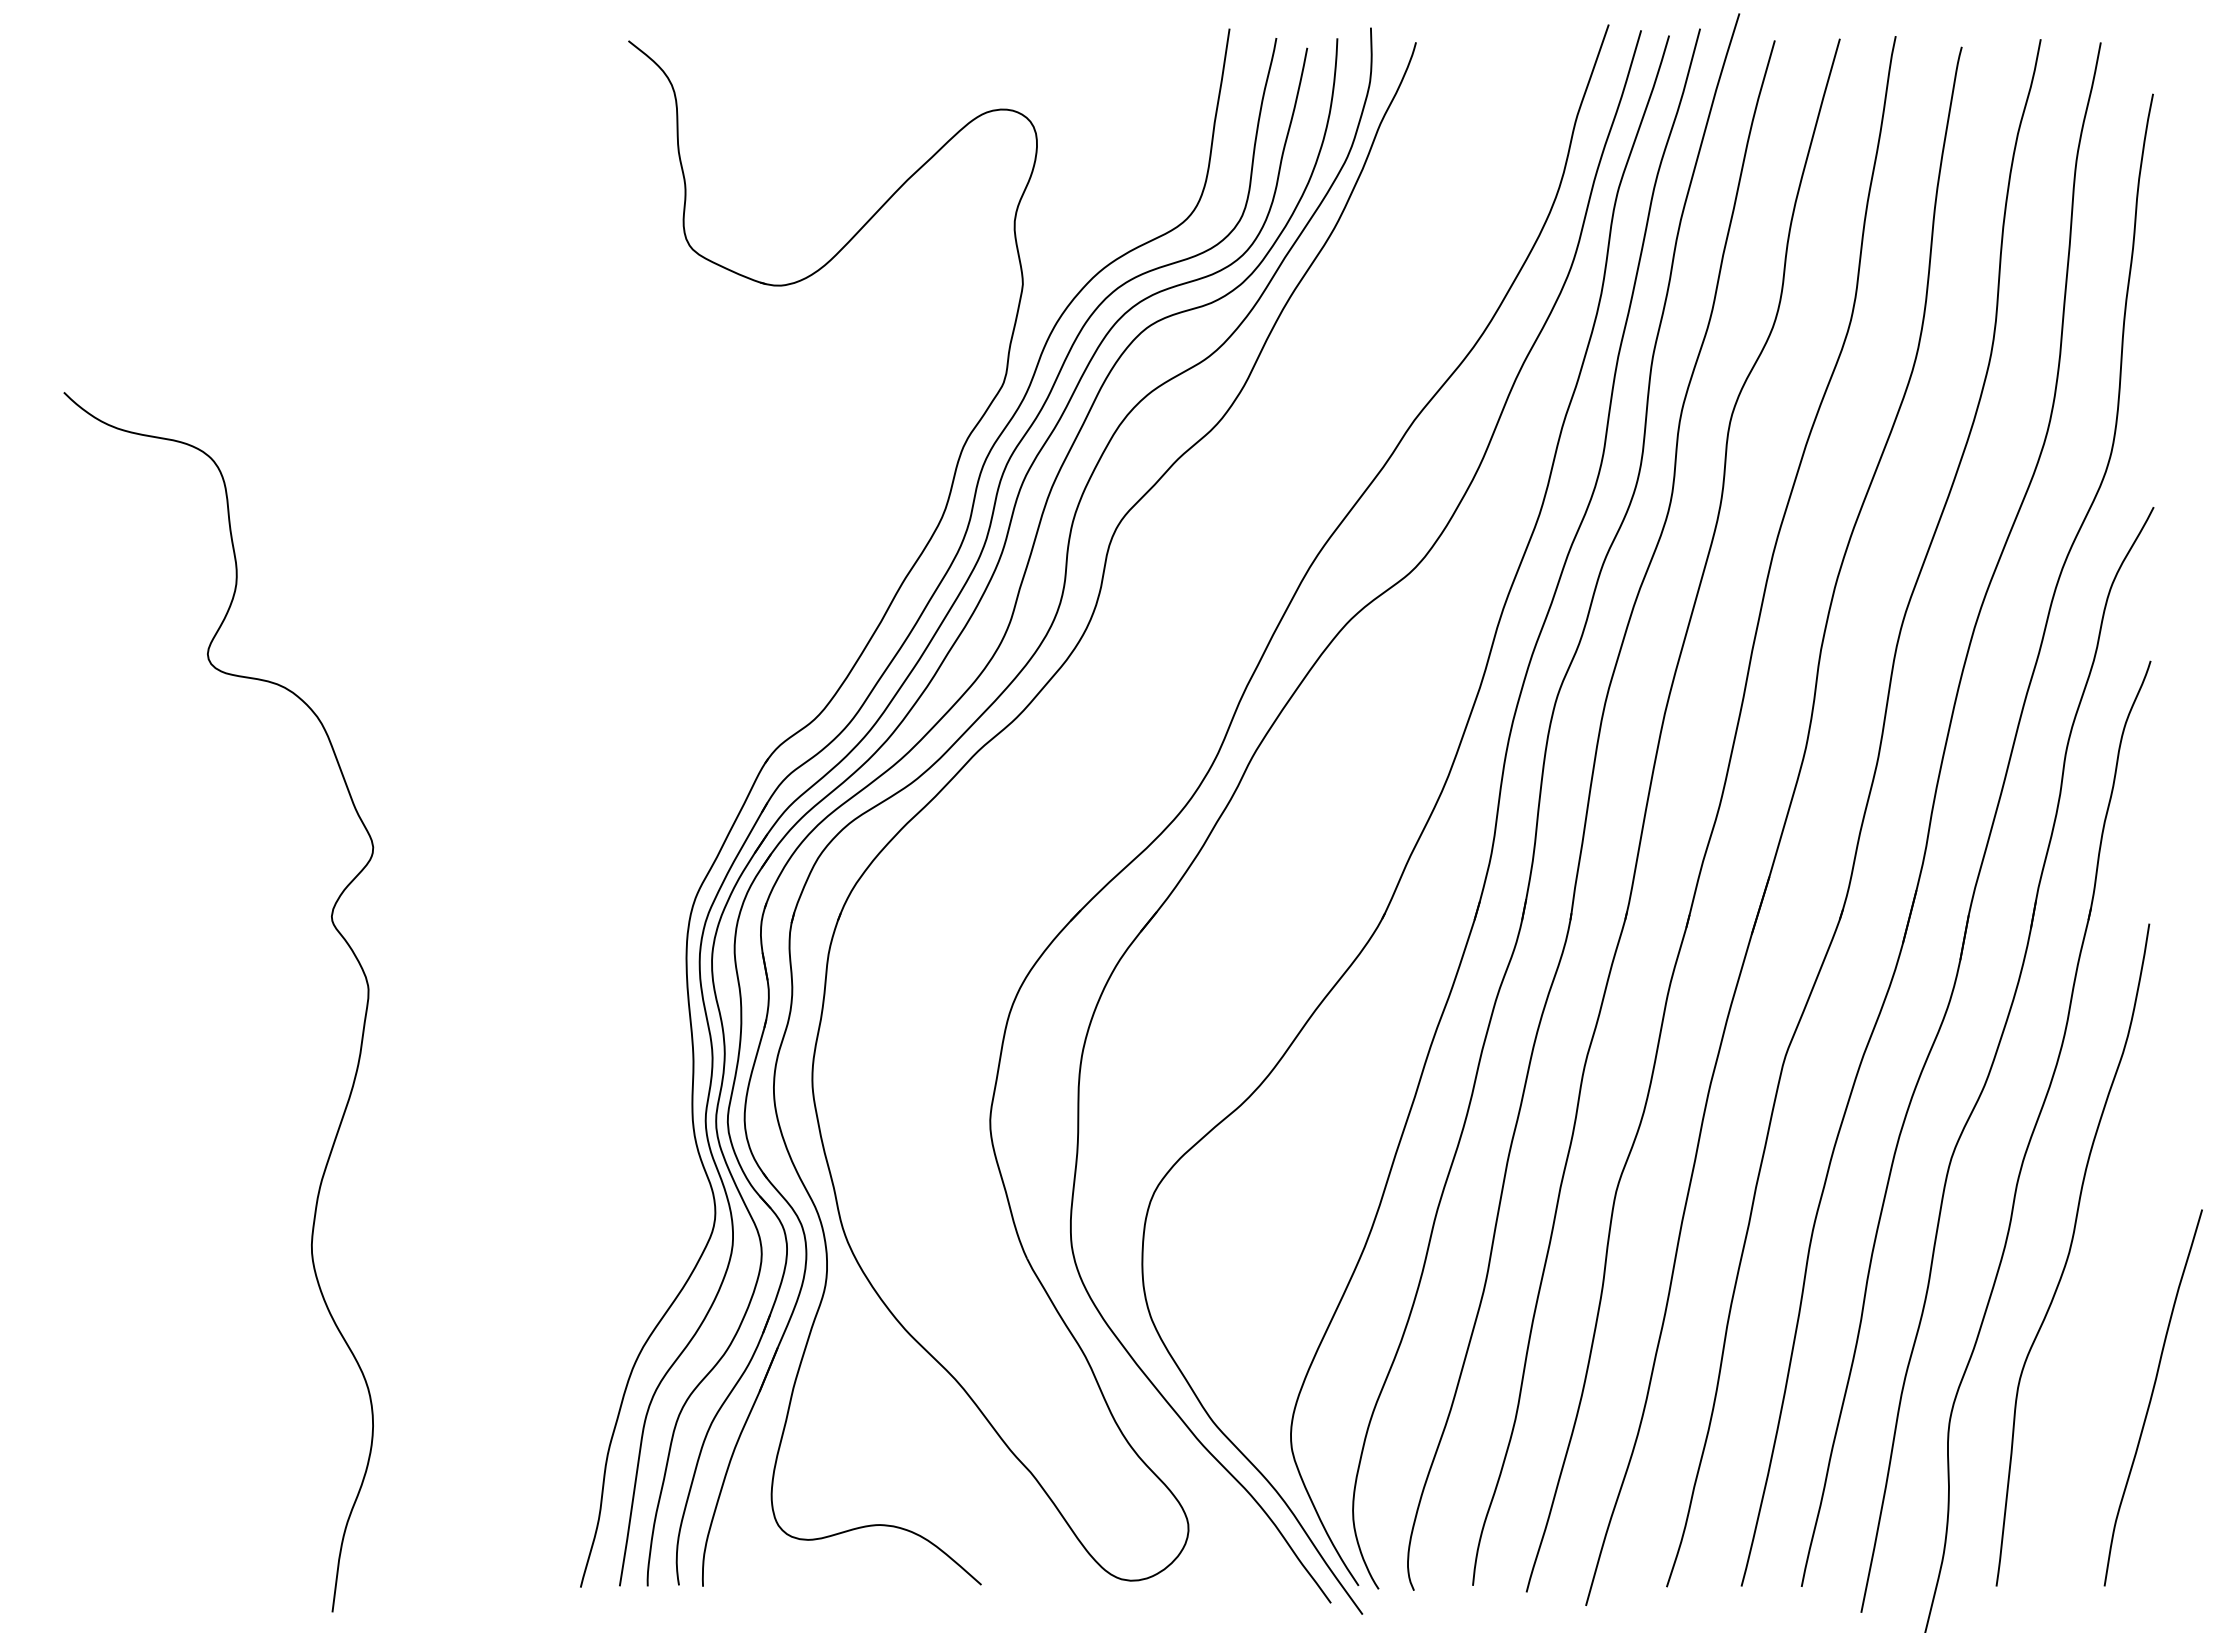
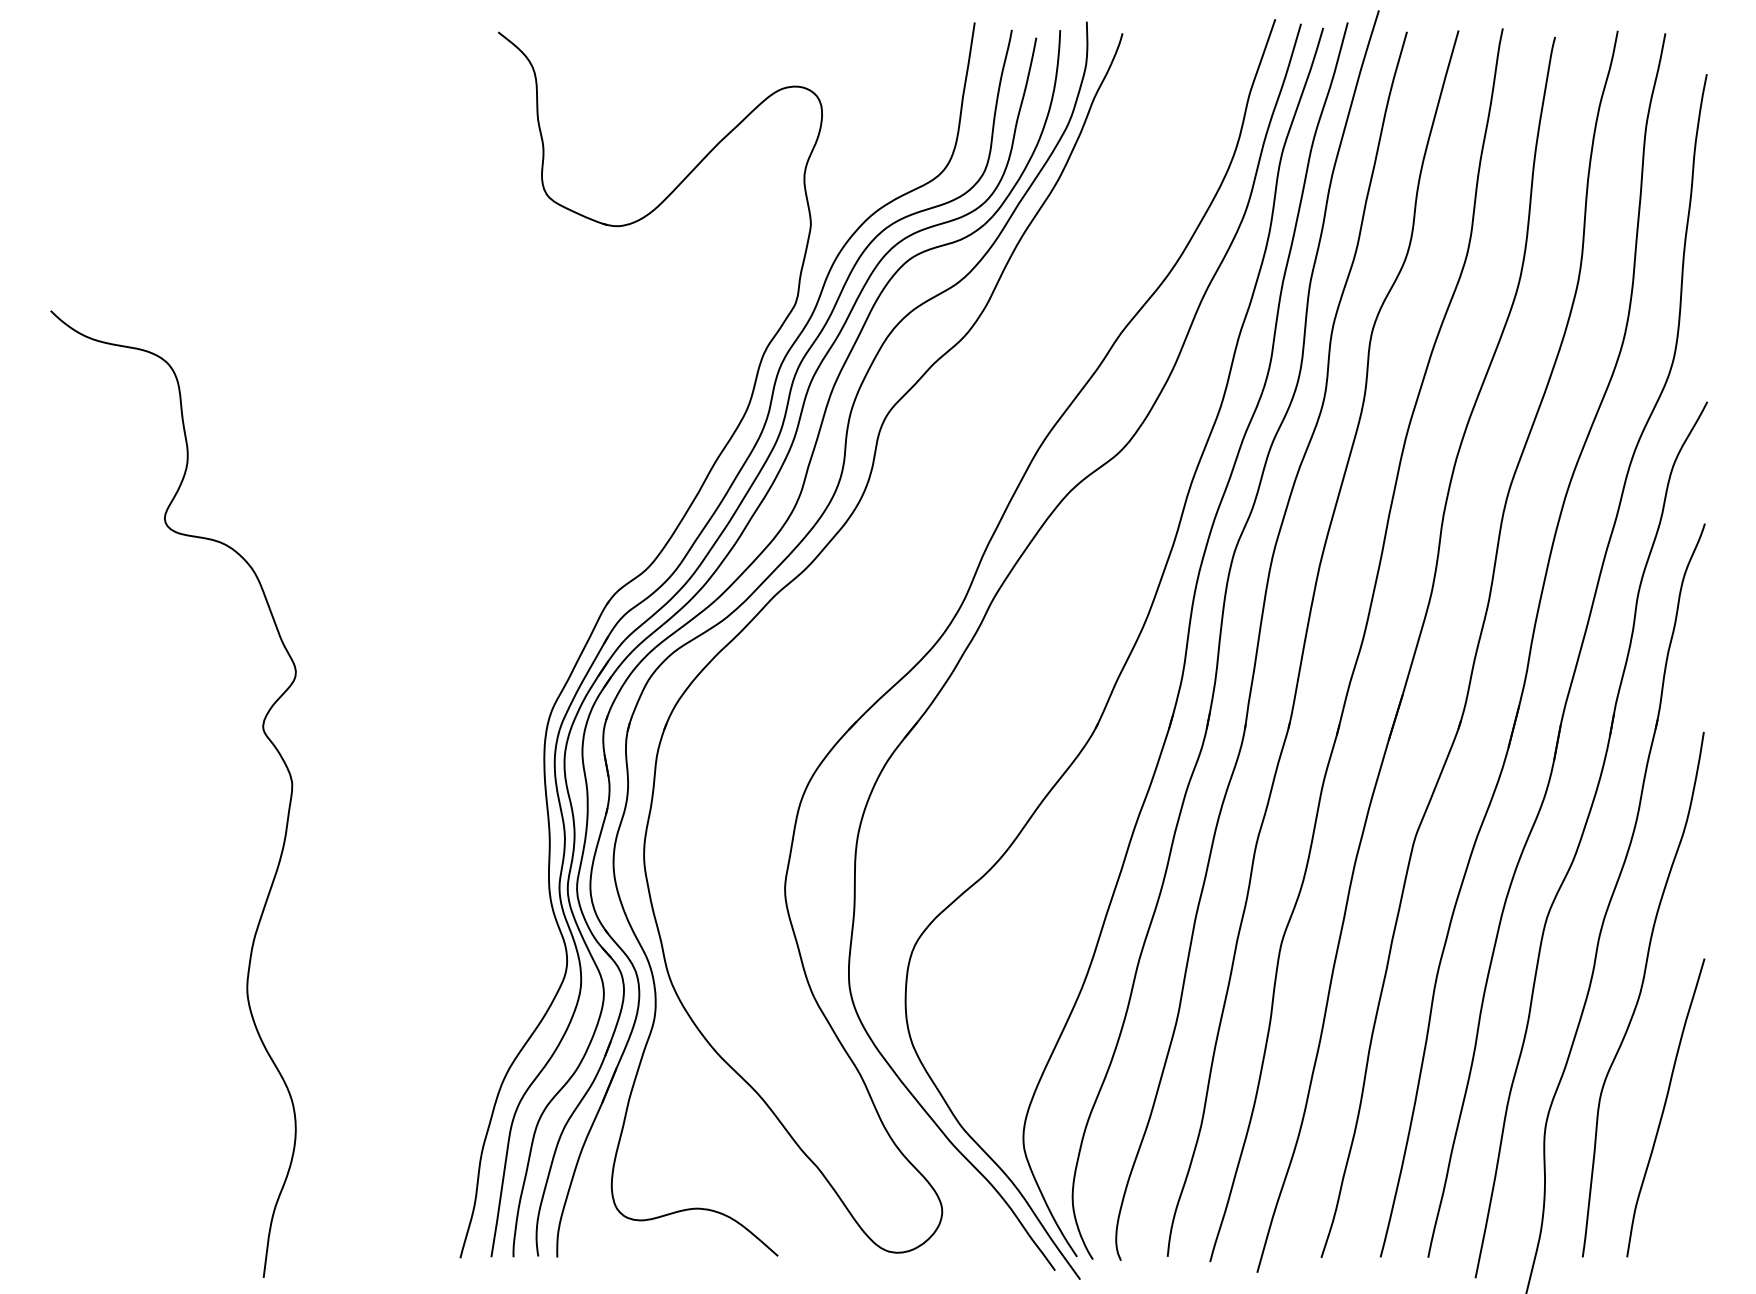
curve: (2152, 1397) -> (1665, 1107), moved

